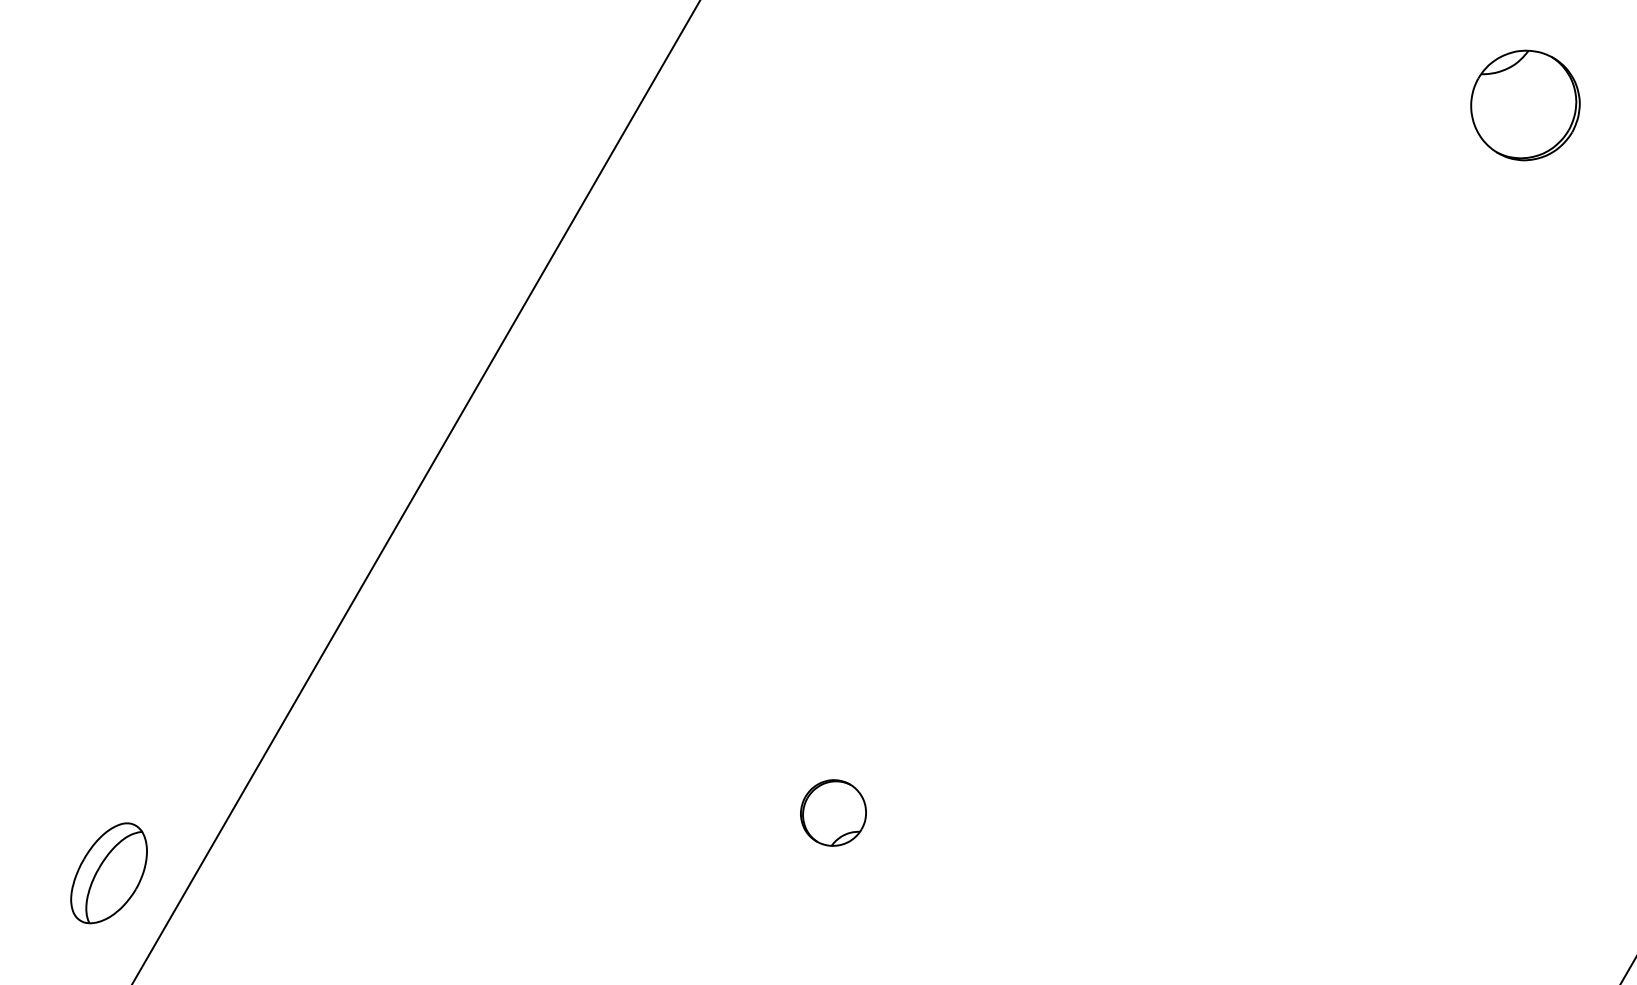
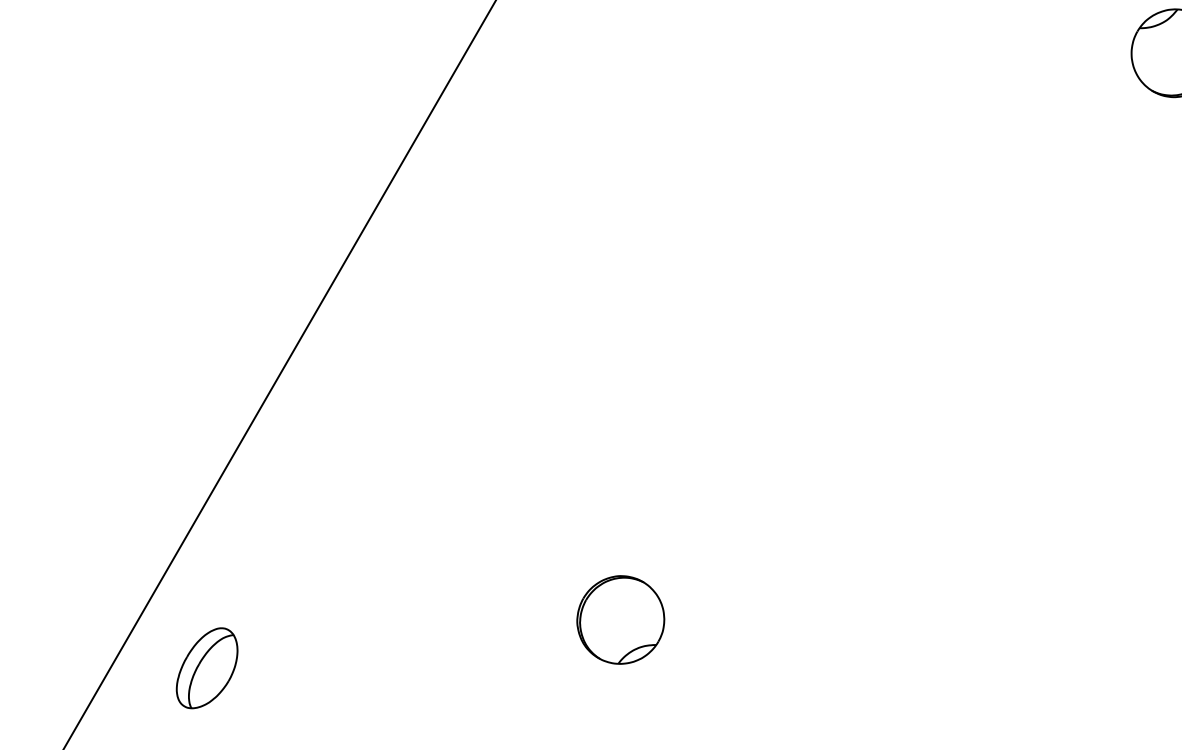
part: (833, 812) -> (620, 619), size x1.67
part: (108, 873) -> (206, 668), moved

